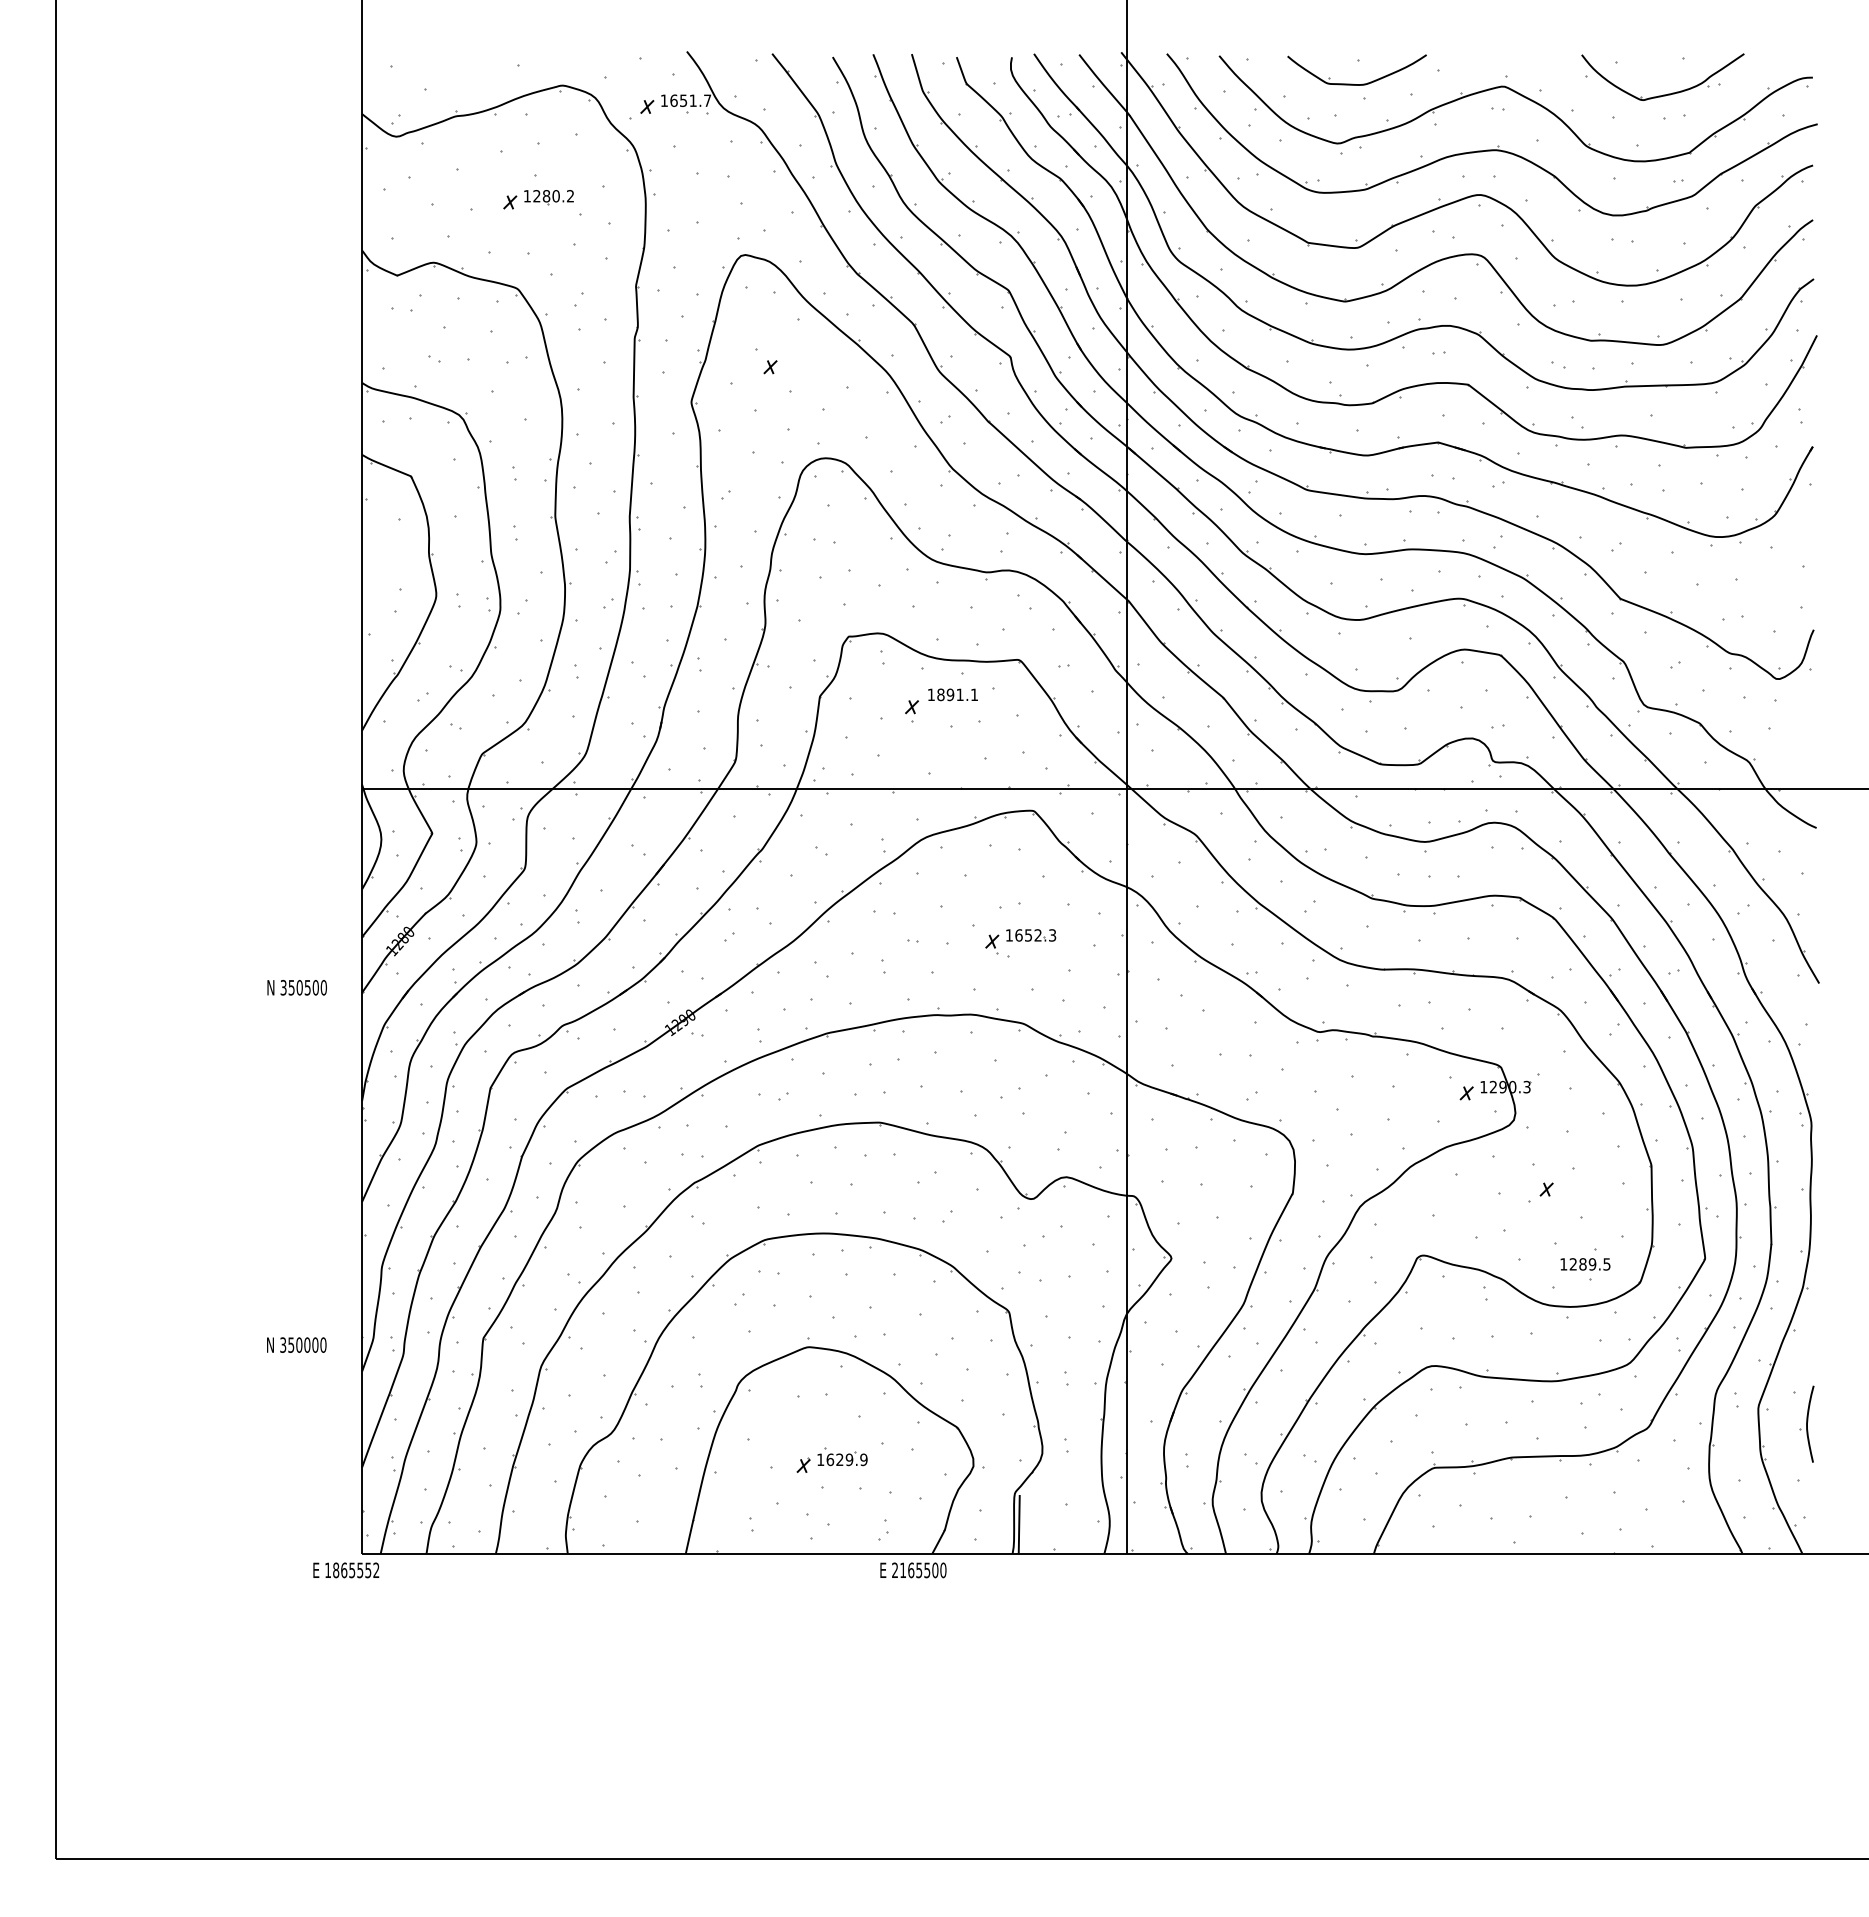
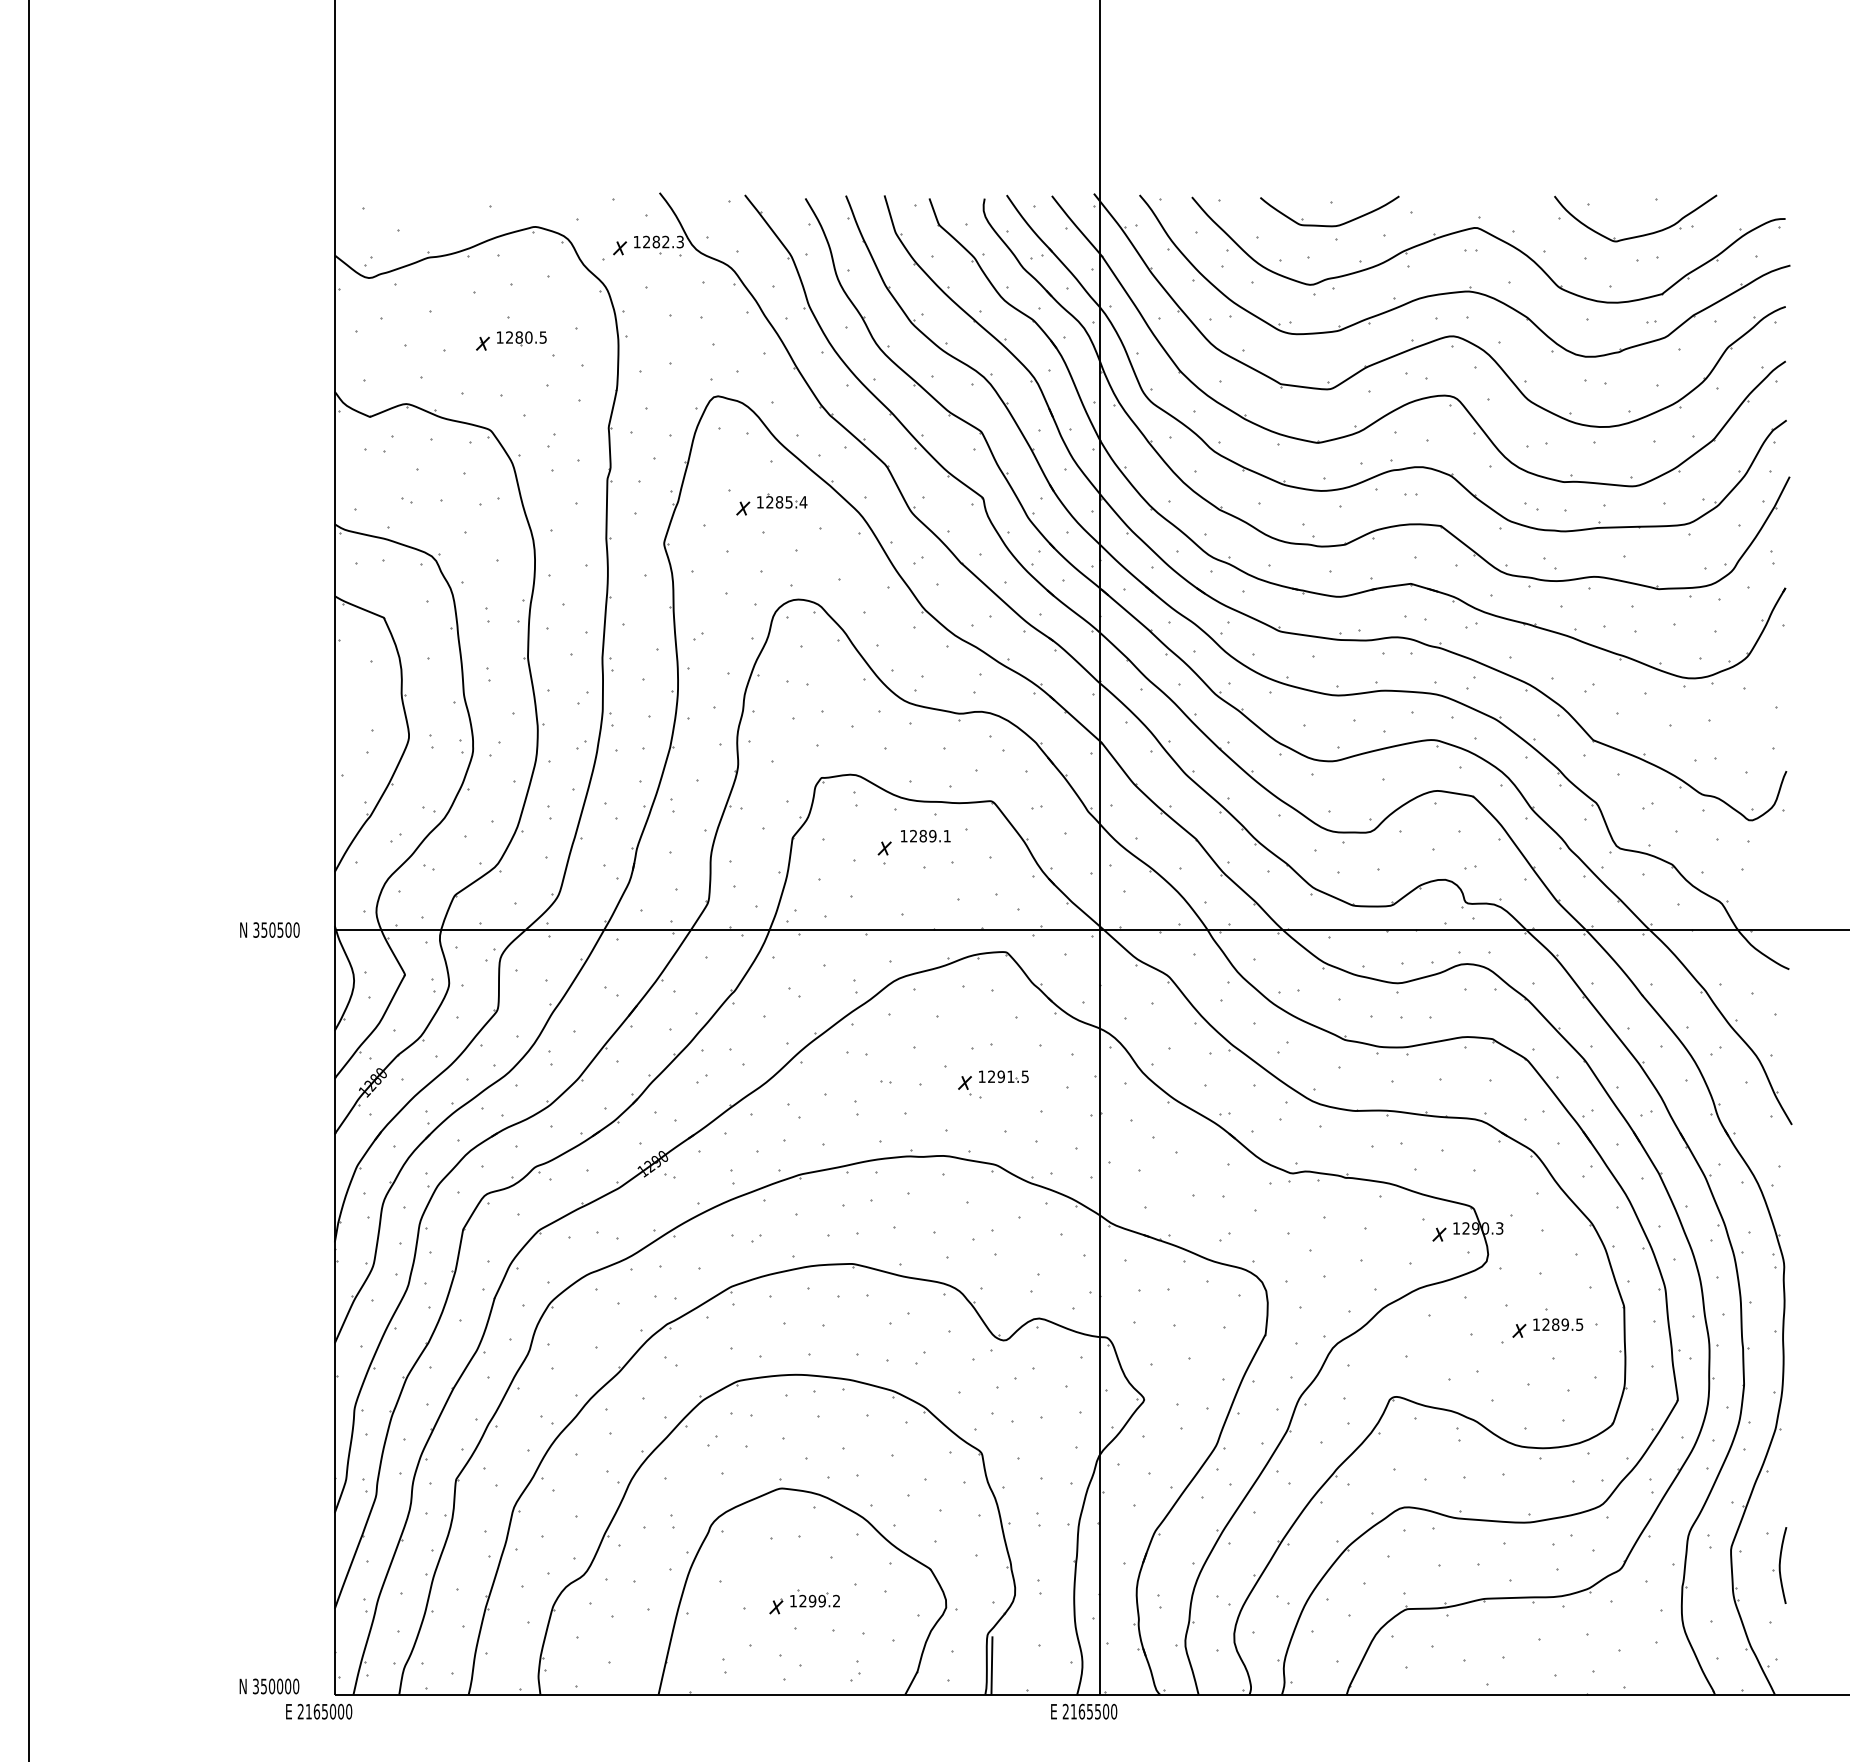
text: (690, 100) -> (663, 241), 1651.7 -> 1282.3
text: (570, 196) -> (543, 337), 1280.2 -> 1280.5
part: (809, 359) -> (782, 500), added
text: (950, 694) -> (923, 835), 1891.1 -> 1289.1
text: (1035, 935) -> (1008, 1076), 1652.3 -> 1291.5
text: (296, 987) -> (269, 929), moved
text: (1585, 1264) -> (1558, 1324), moved
text: (296, 1344) -> (269, 1685), moved
text: (846, 1459) -> (819, 1600), 1629.9 -> 1299.2
text: (352, 1570) -> (325, 1711), 1865552 -> 2165000
text: (913, 1570) -> (1084, 1711), moved

